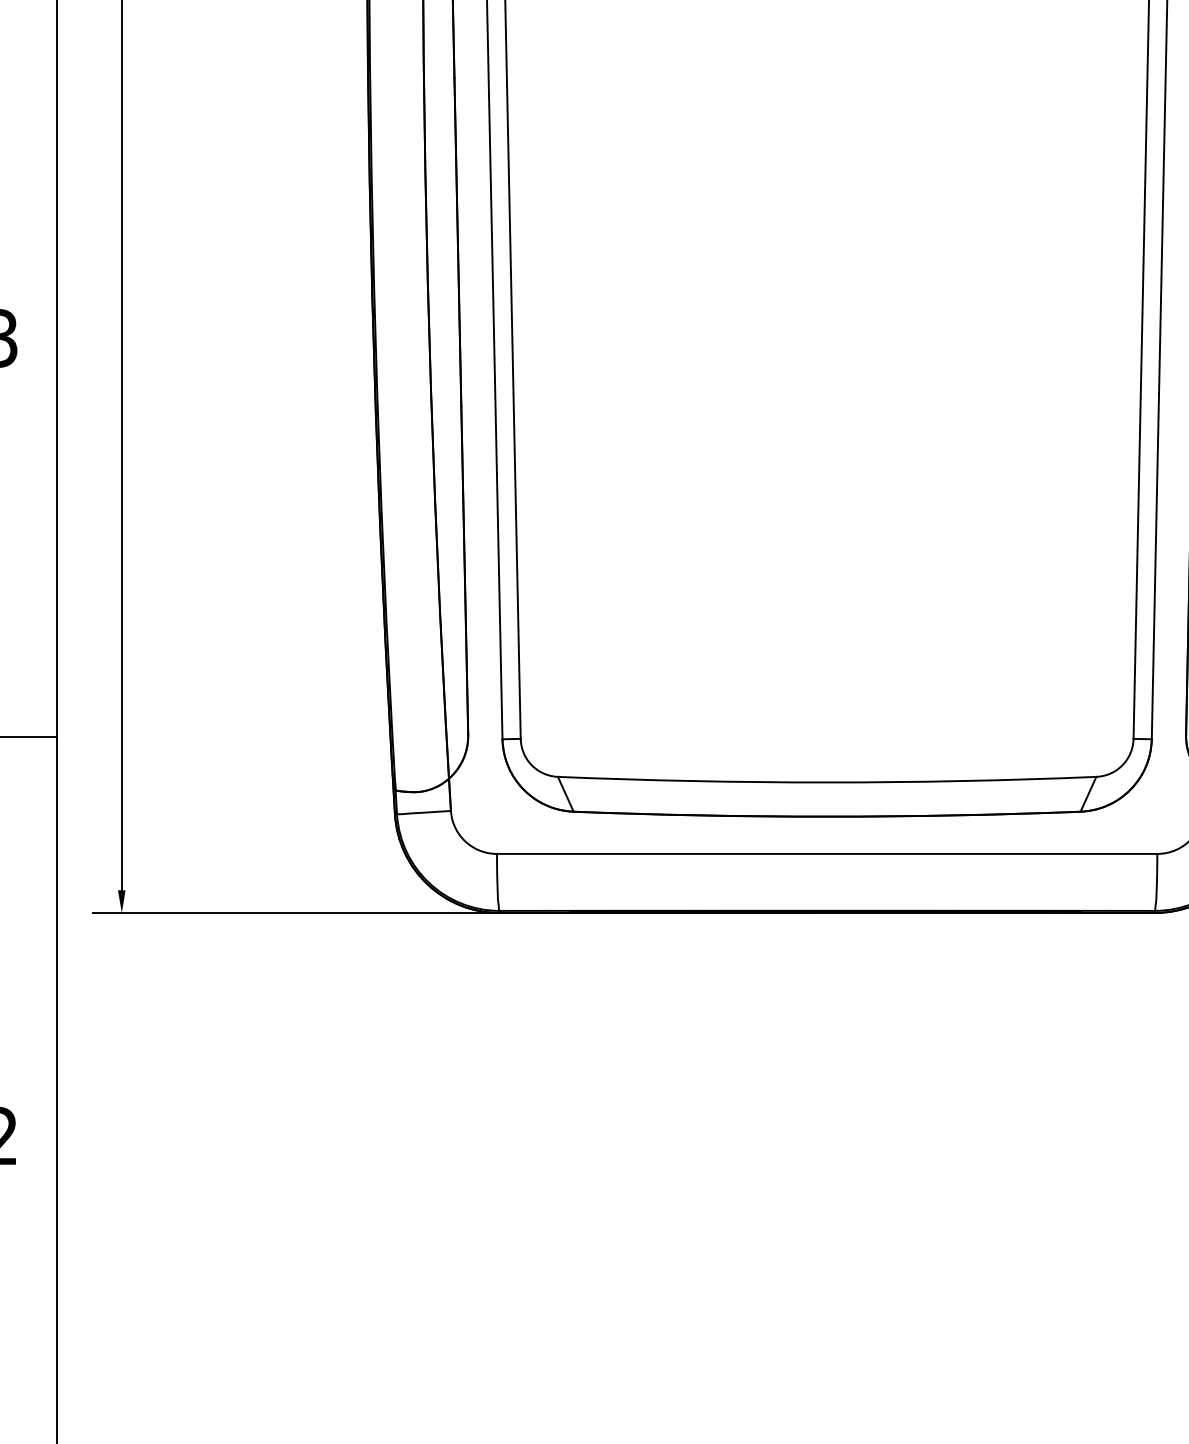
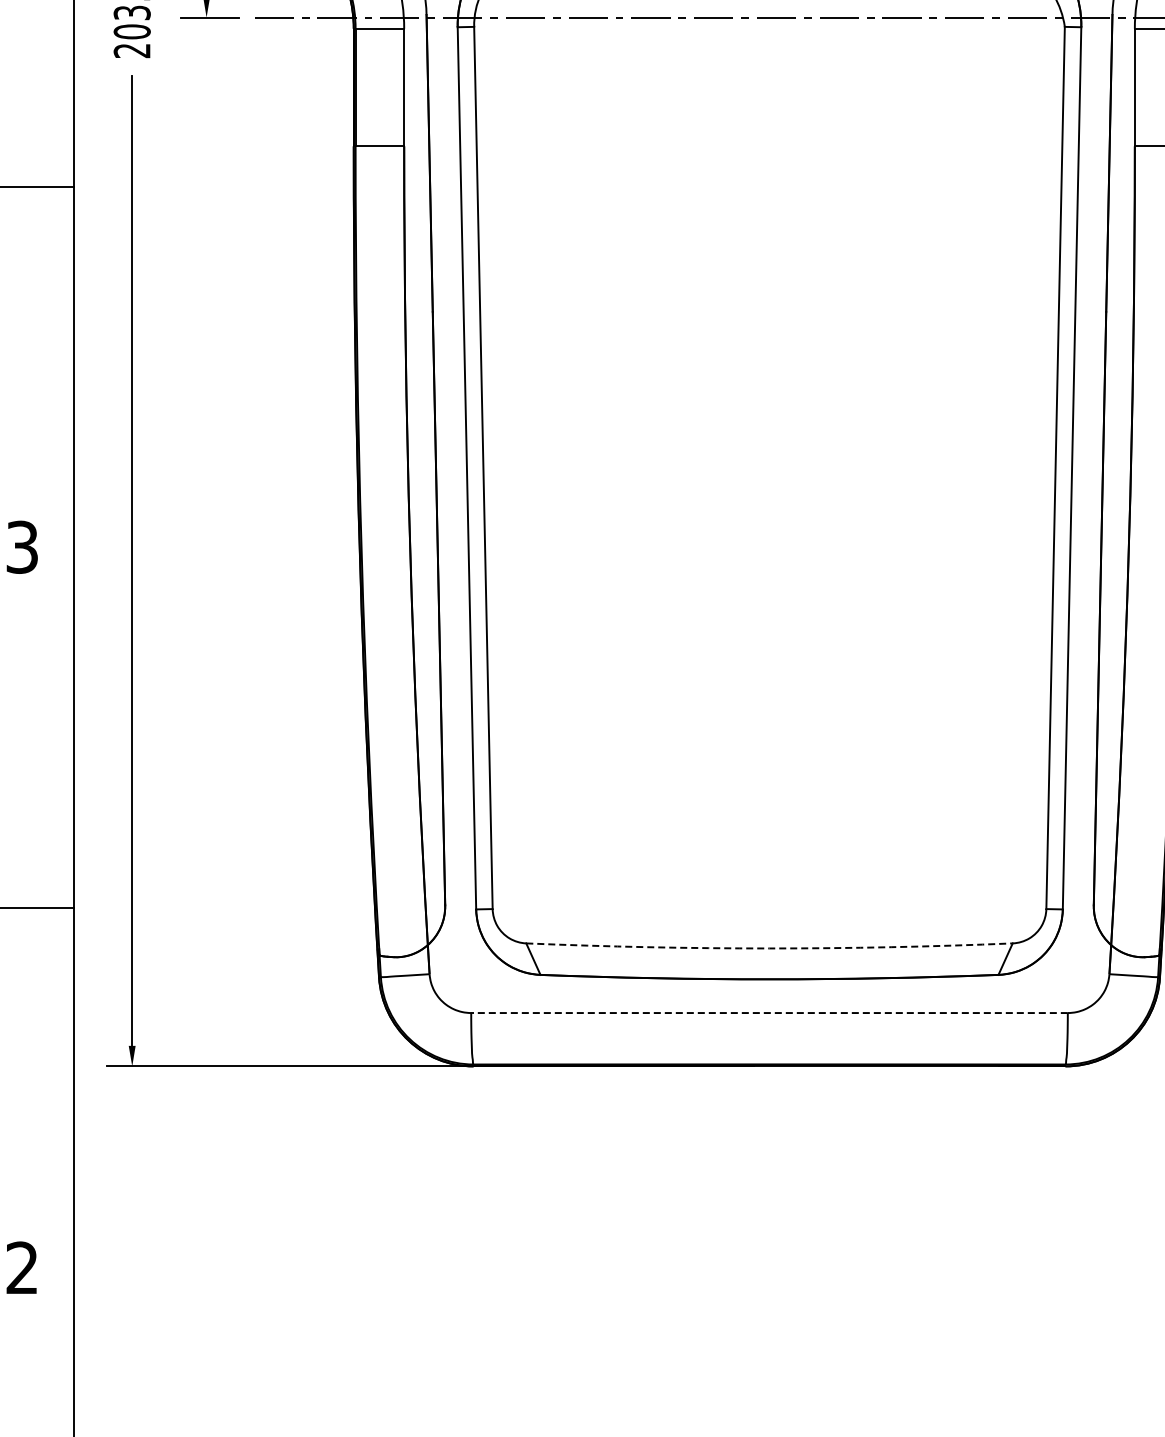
arc: (827, 782) -> (769, 948), solid -> dashed
line: (827, 854) -> (769, 1013), solid -> dashed

